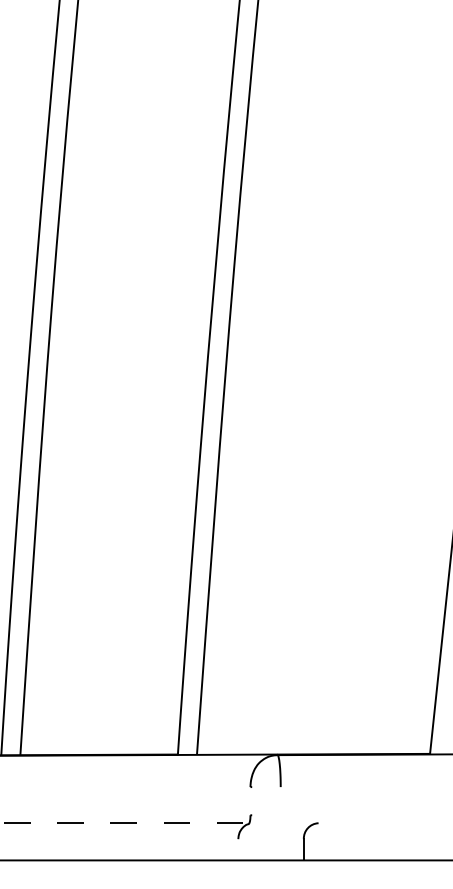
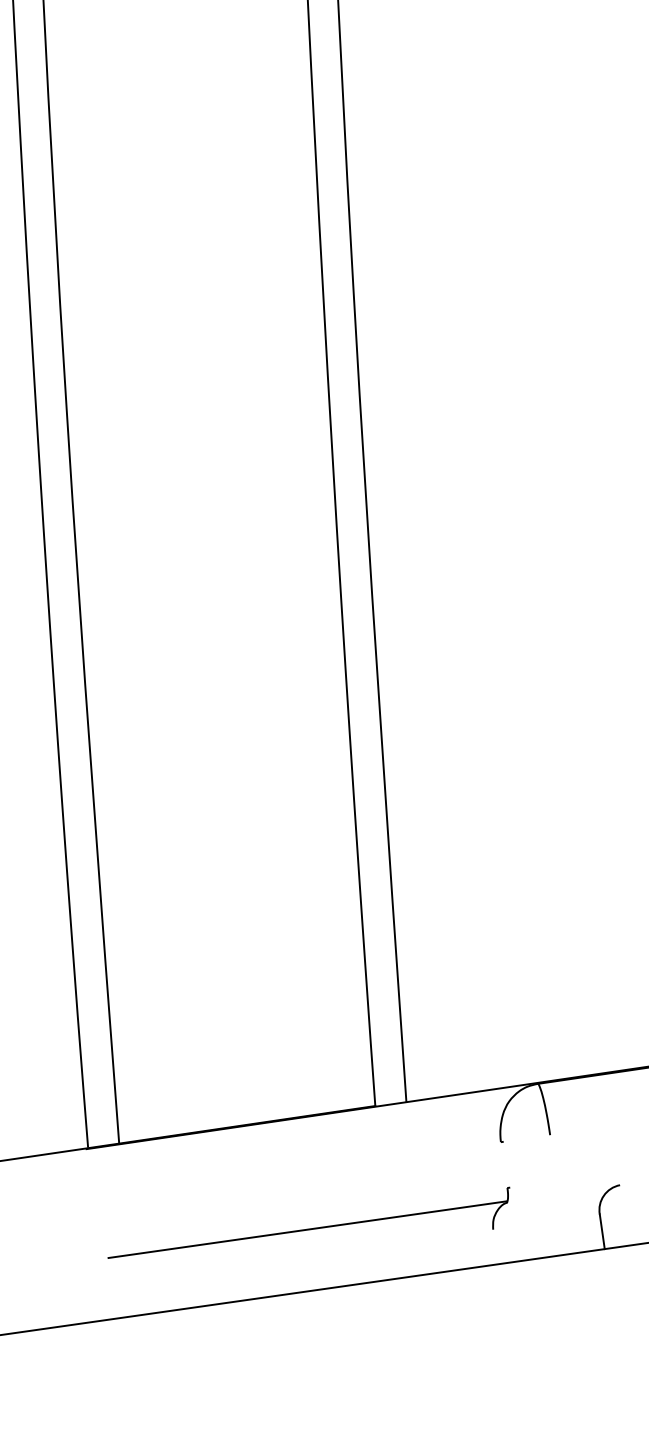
line: (126, 823) -> (307, 1230), dashed -> solid

